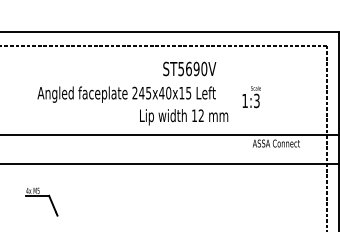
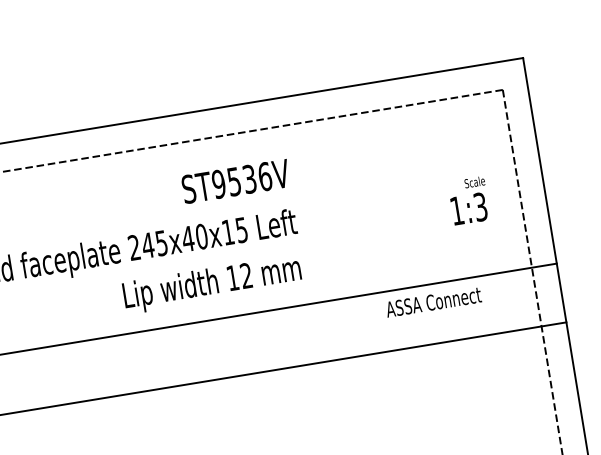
text: (192, 68) -> (241, 179), ST5690V -> ST9536V
text: (251, 97) -> (468, 201), moved
text: (184, 117) -> (213, 284), moved

